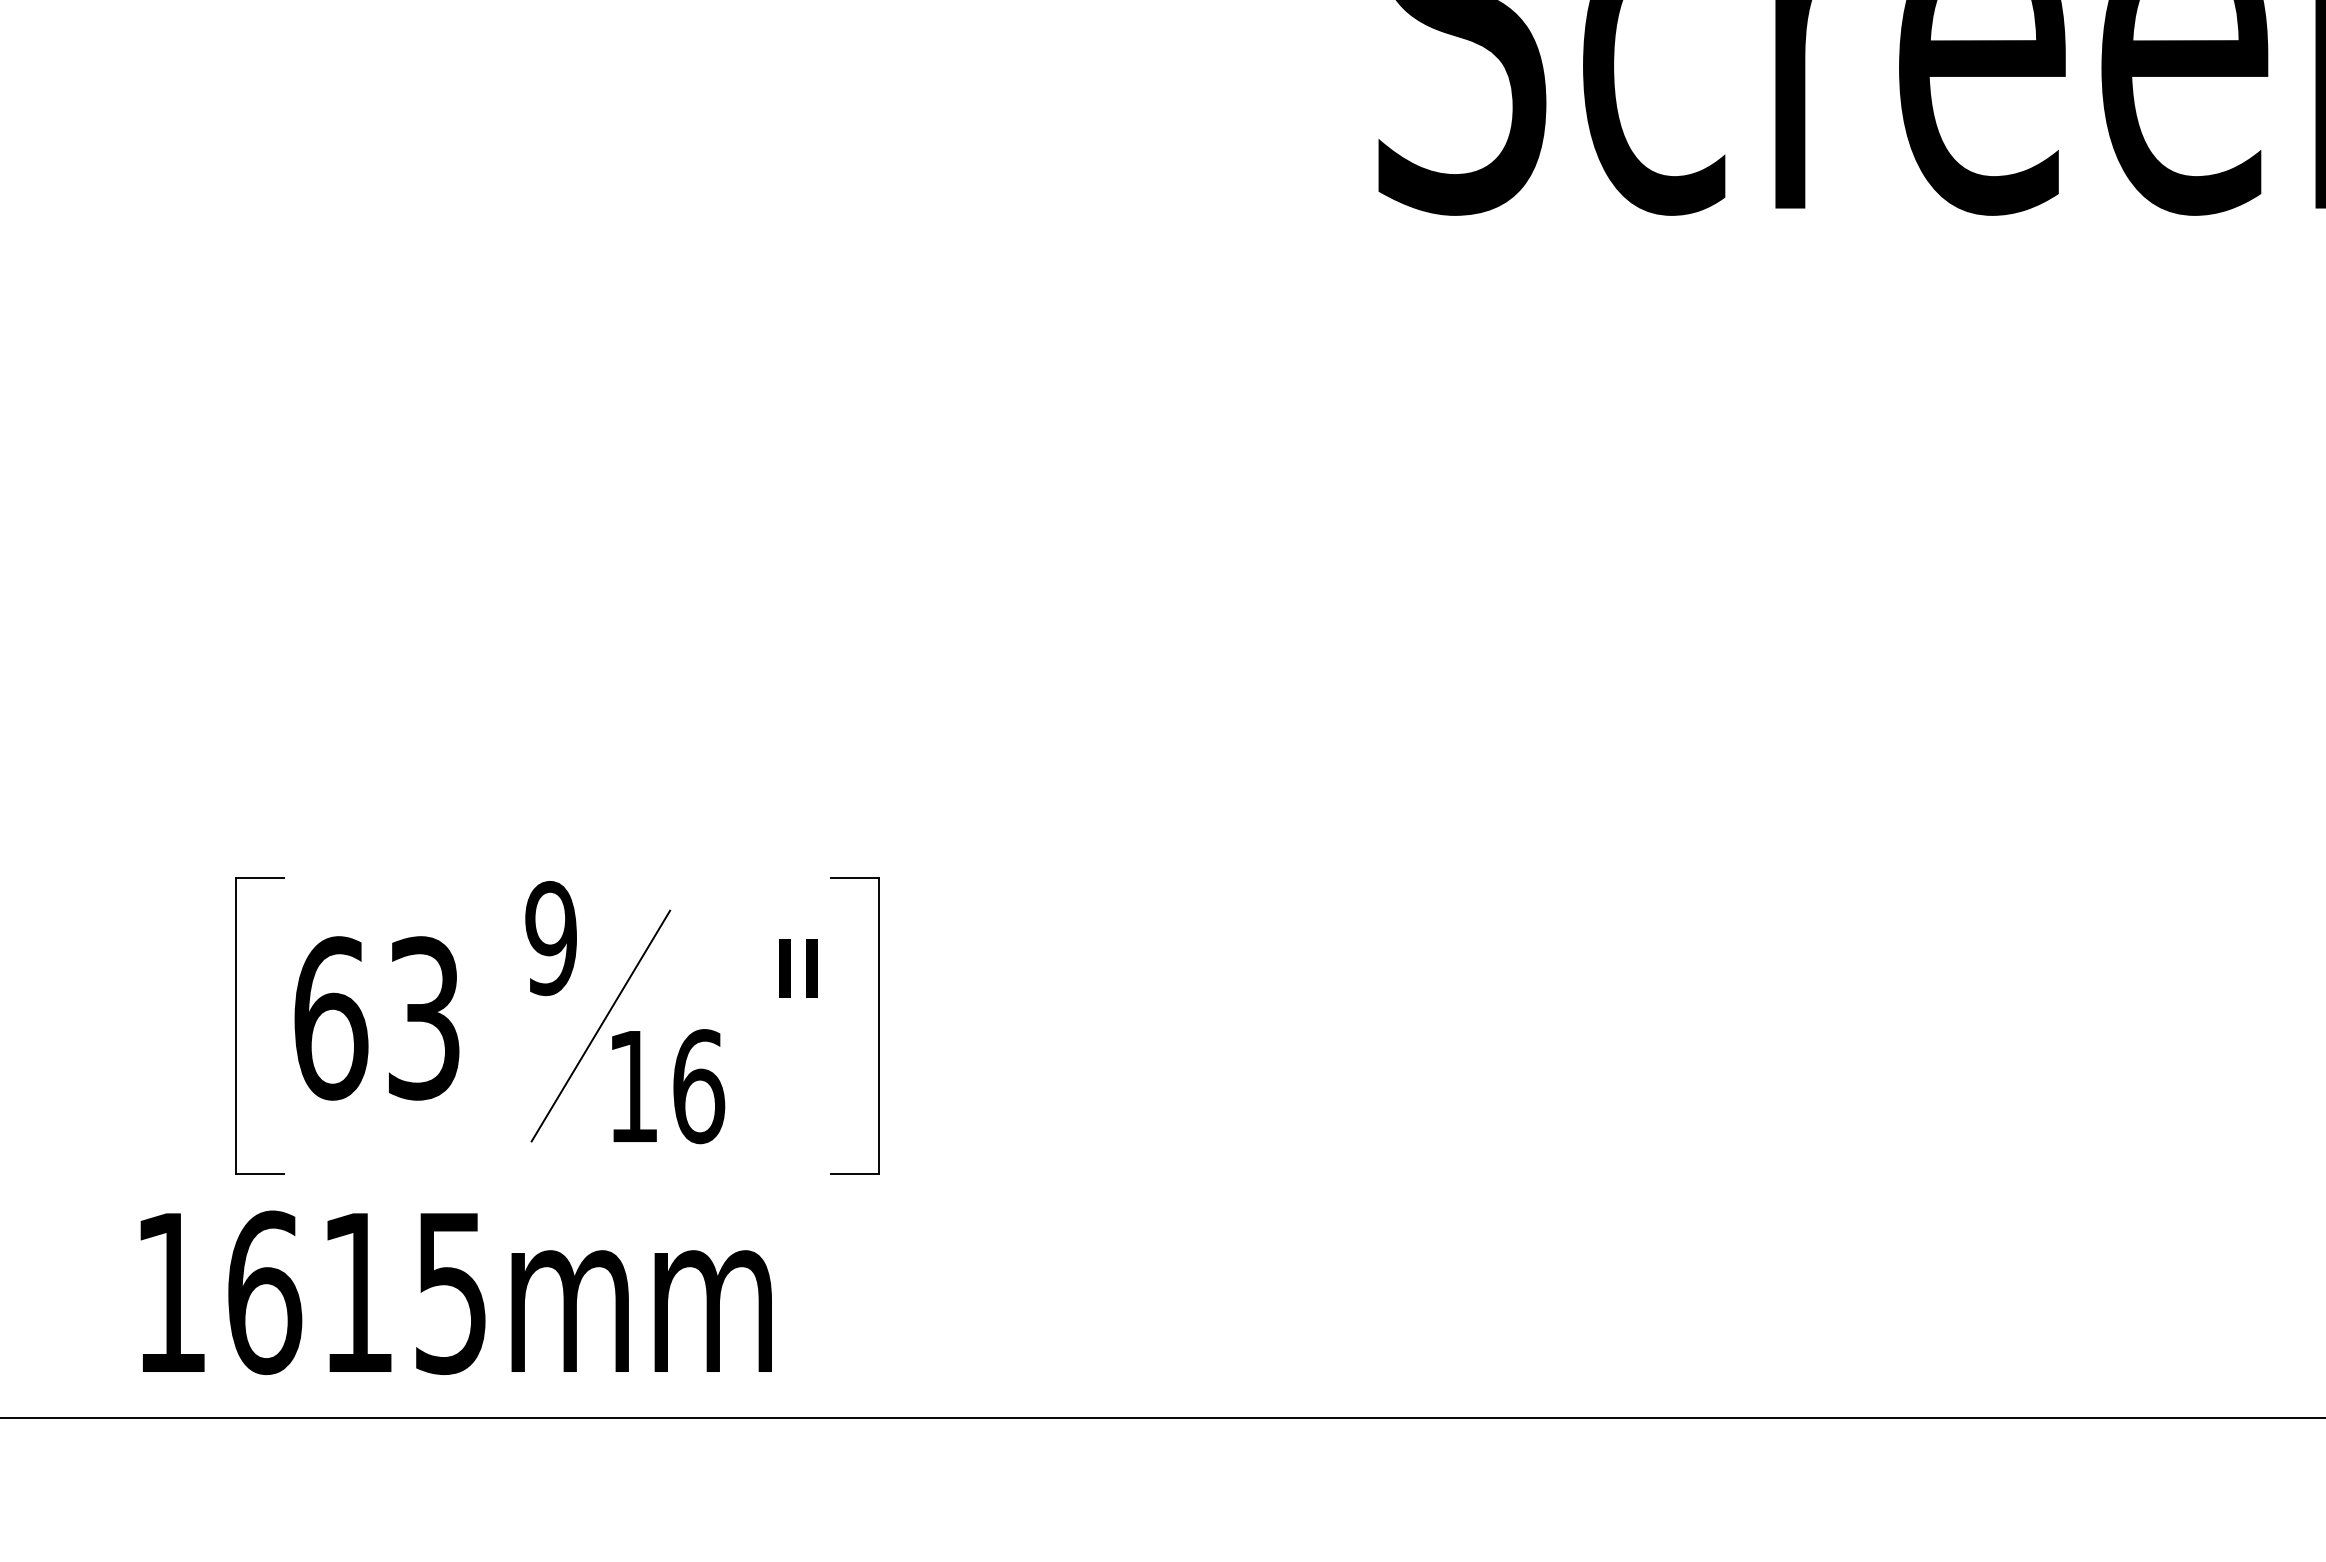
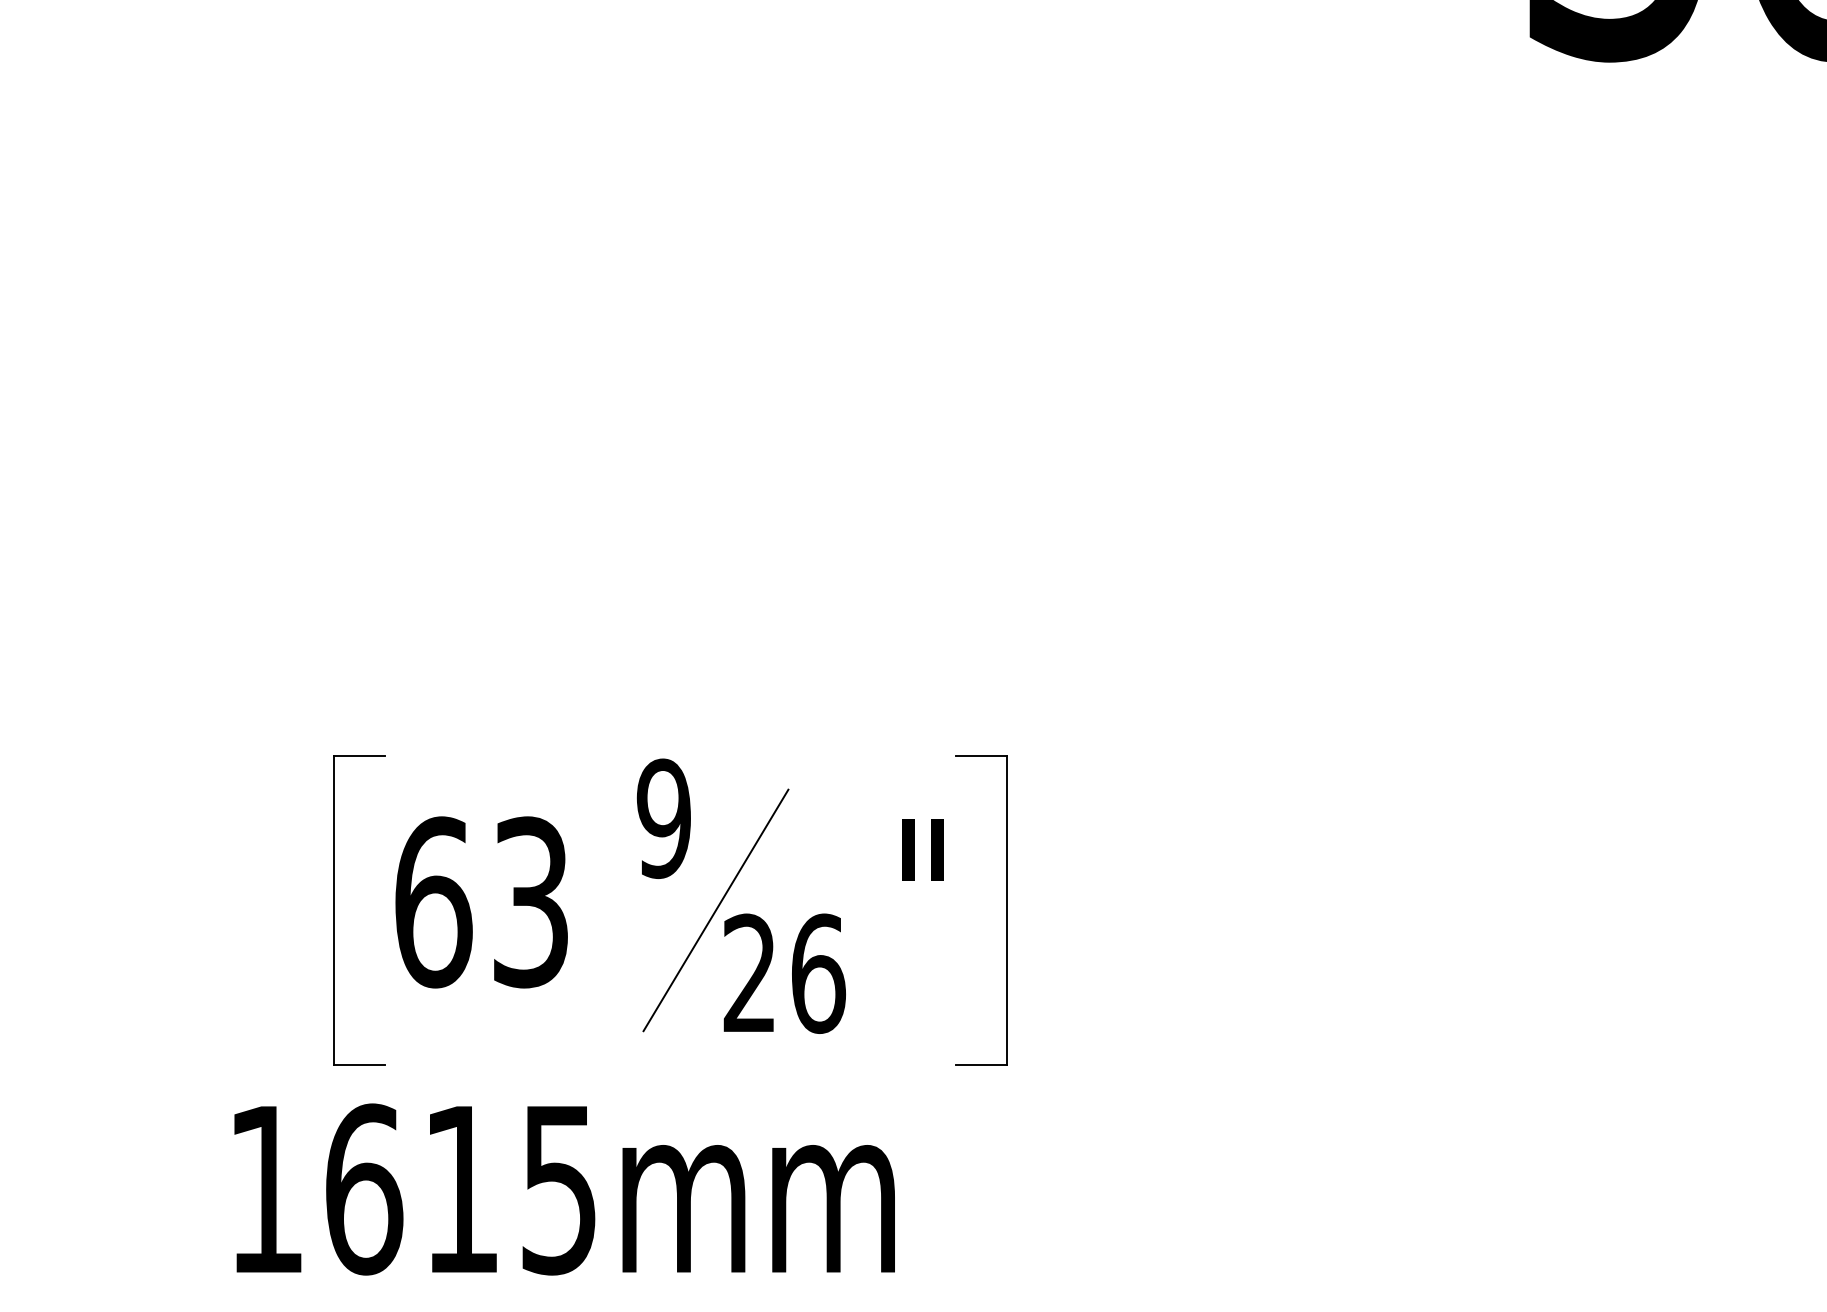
text: (632, 1085) -> (749, 972), 16 -> 26

